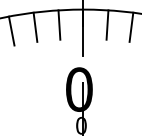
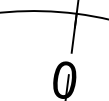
line: (59, 24) -> (55, 23), removed
line: (107, 24) -> (95, 28), removed
line: (35, 26) -> (34, 22), removed
line: (11, 30) -> (14, 23), removed

